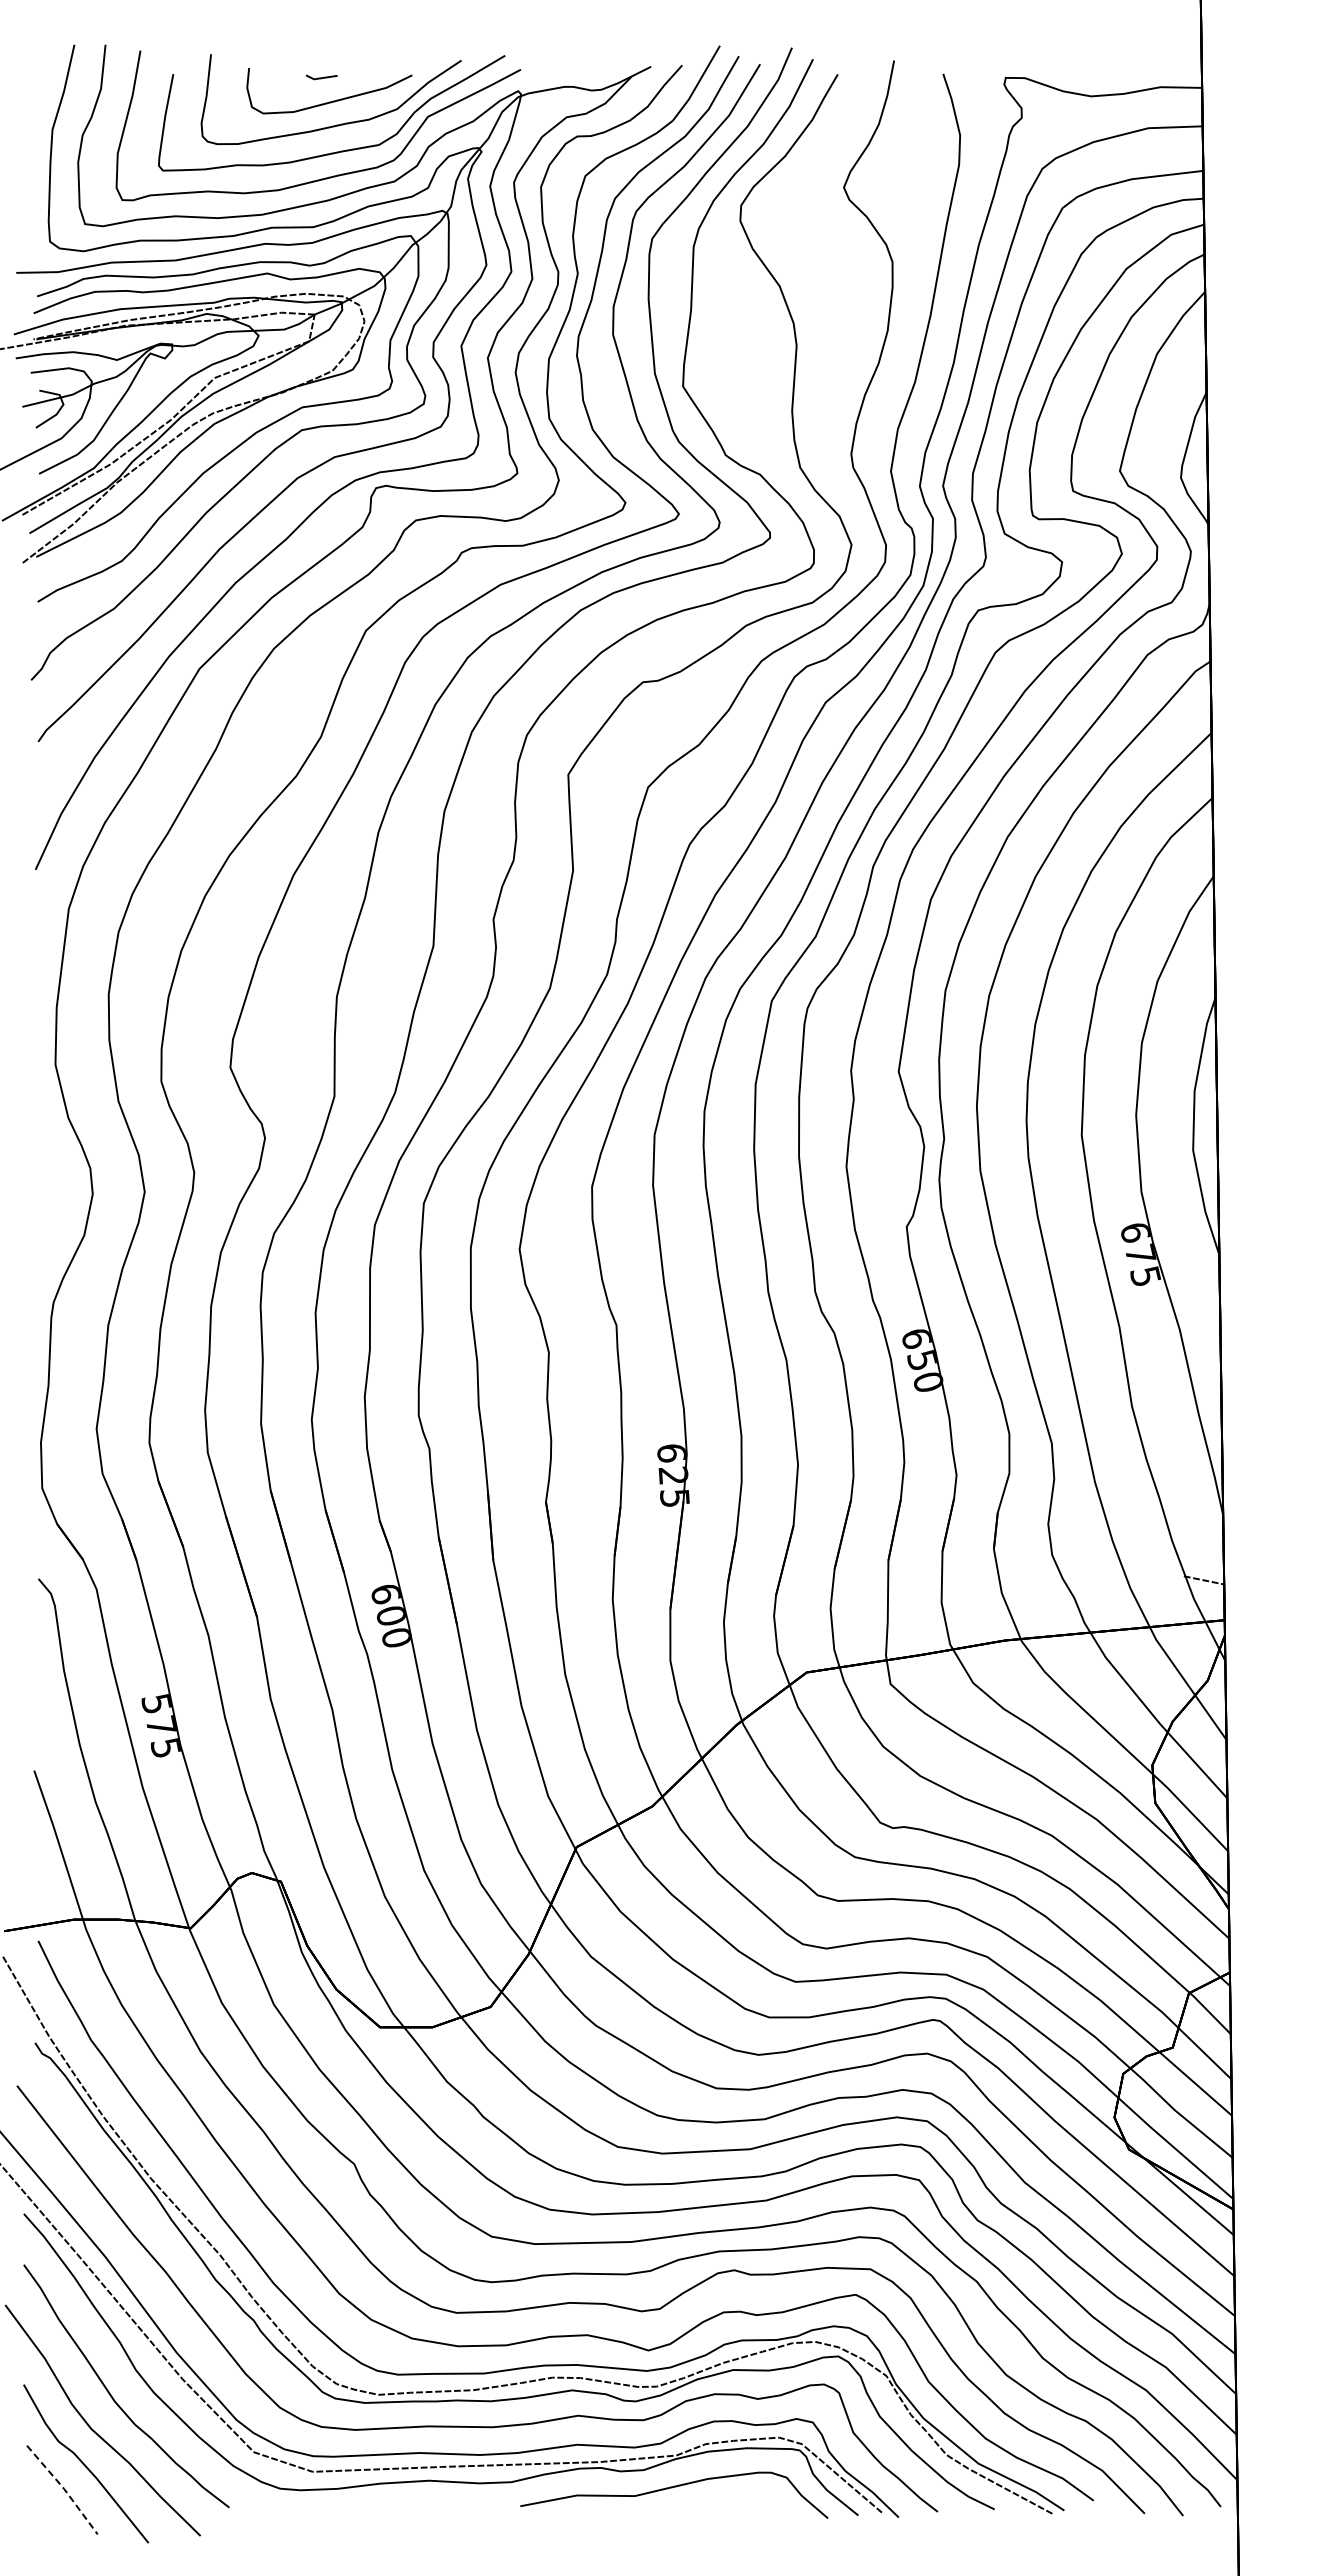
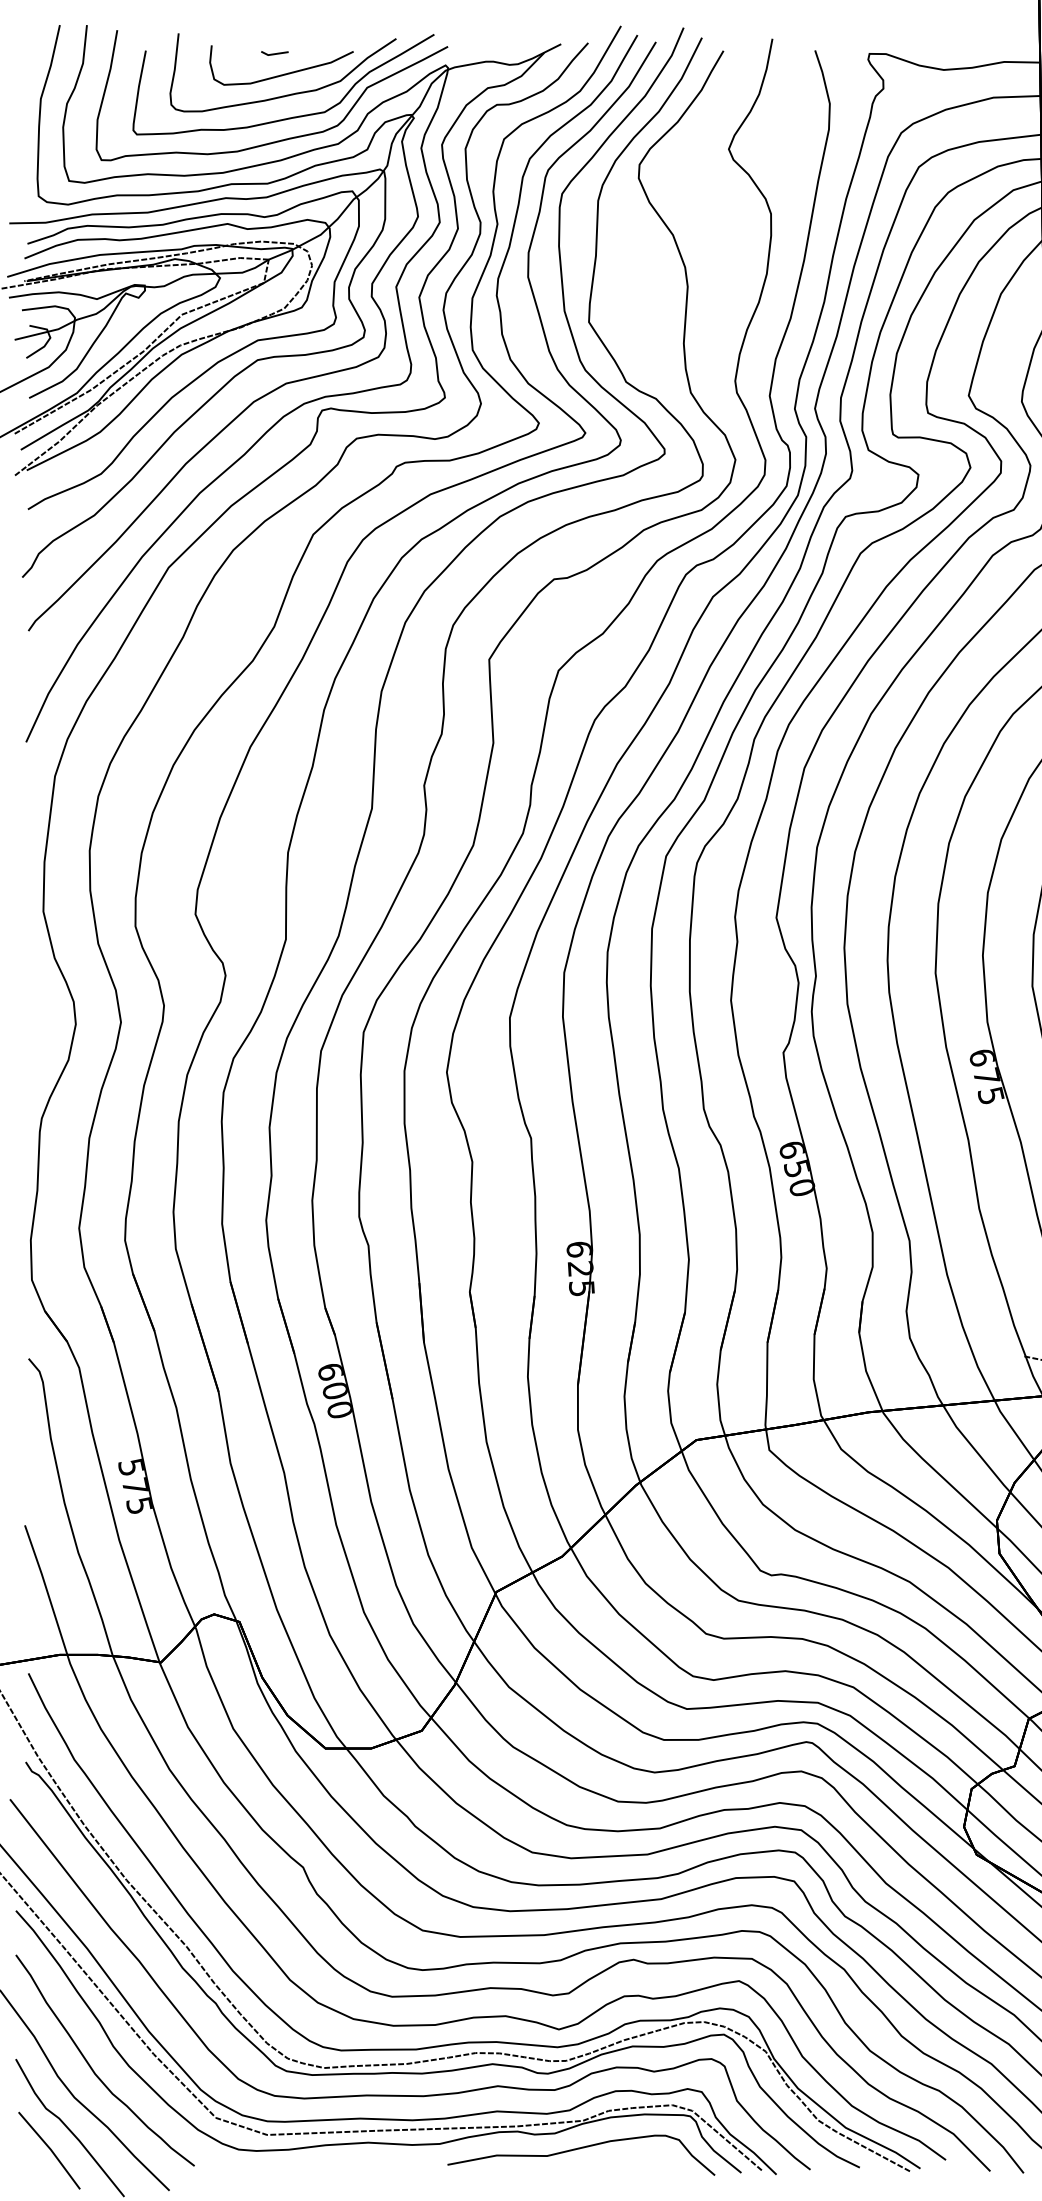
line: (64, 2488) -> (51, 2149), dashed -> solid

